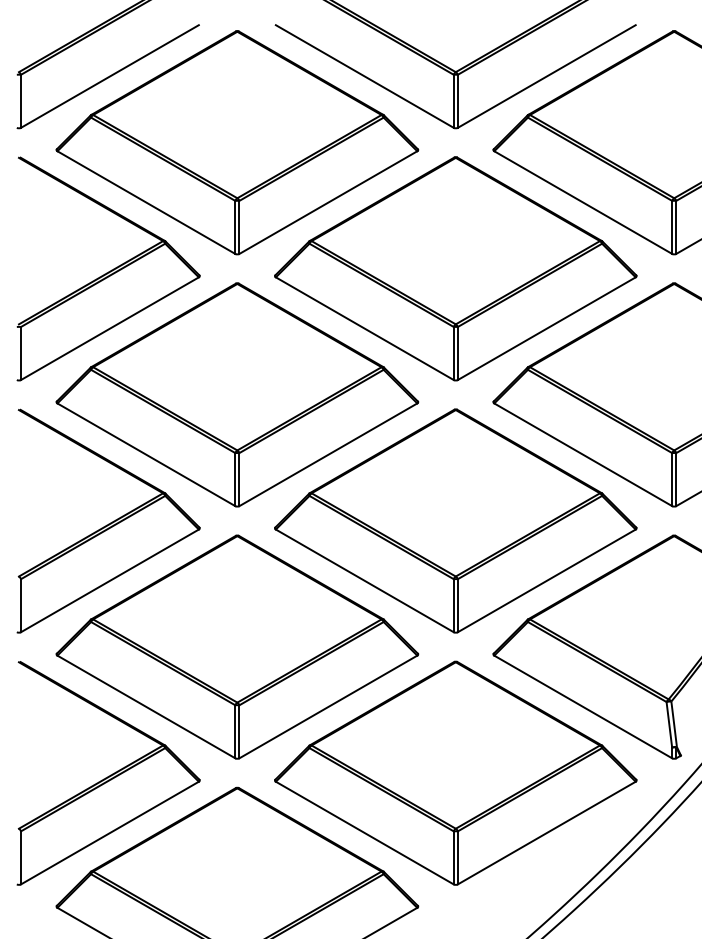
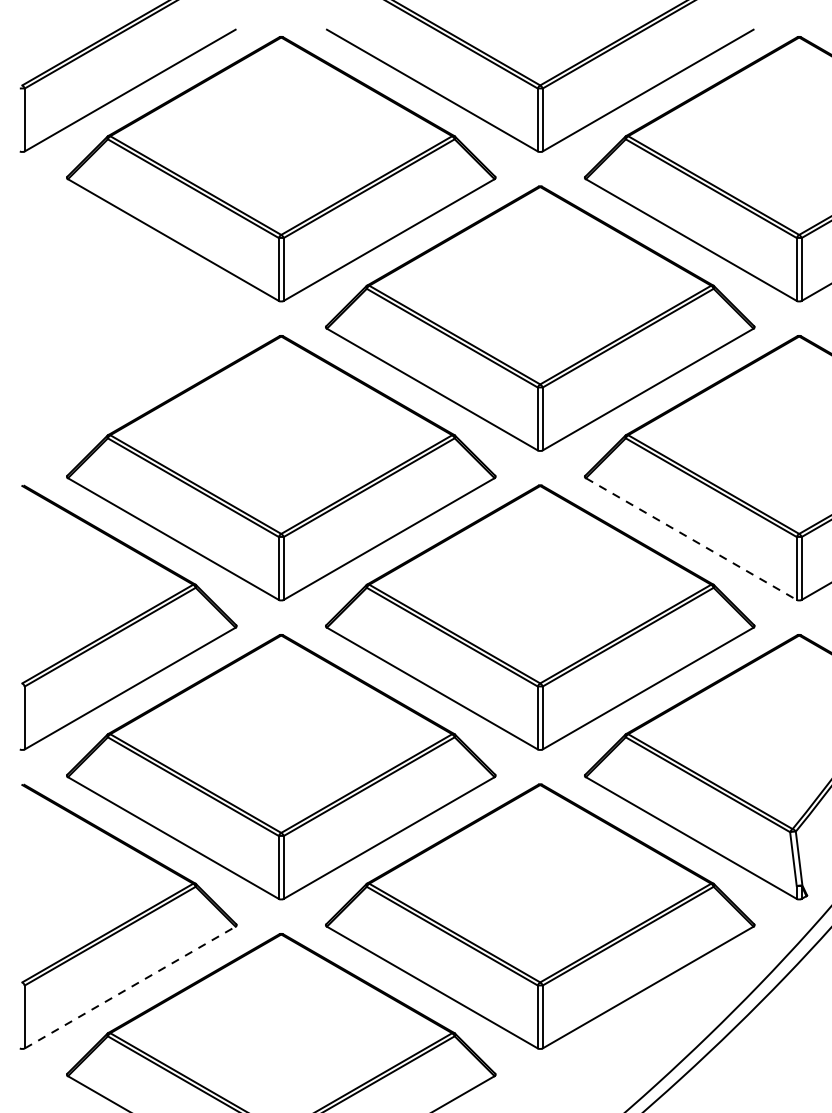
part: (108, 268) -> (128, 318), removed
line: (583, 454) -> (691, 538), solid -> dashed
line: (109, 833) -> (129, 988), solid -> dashed

